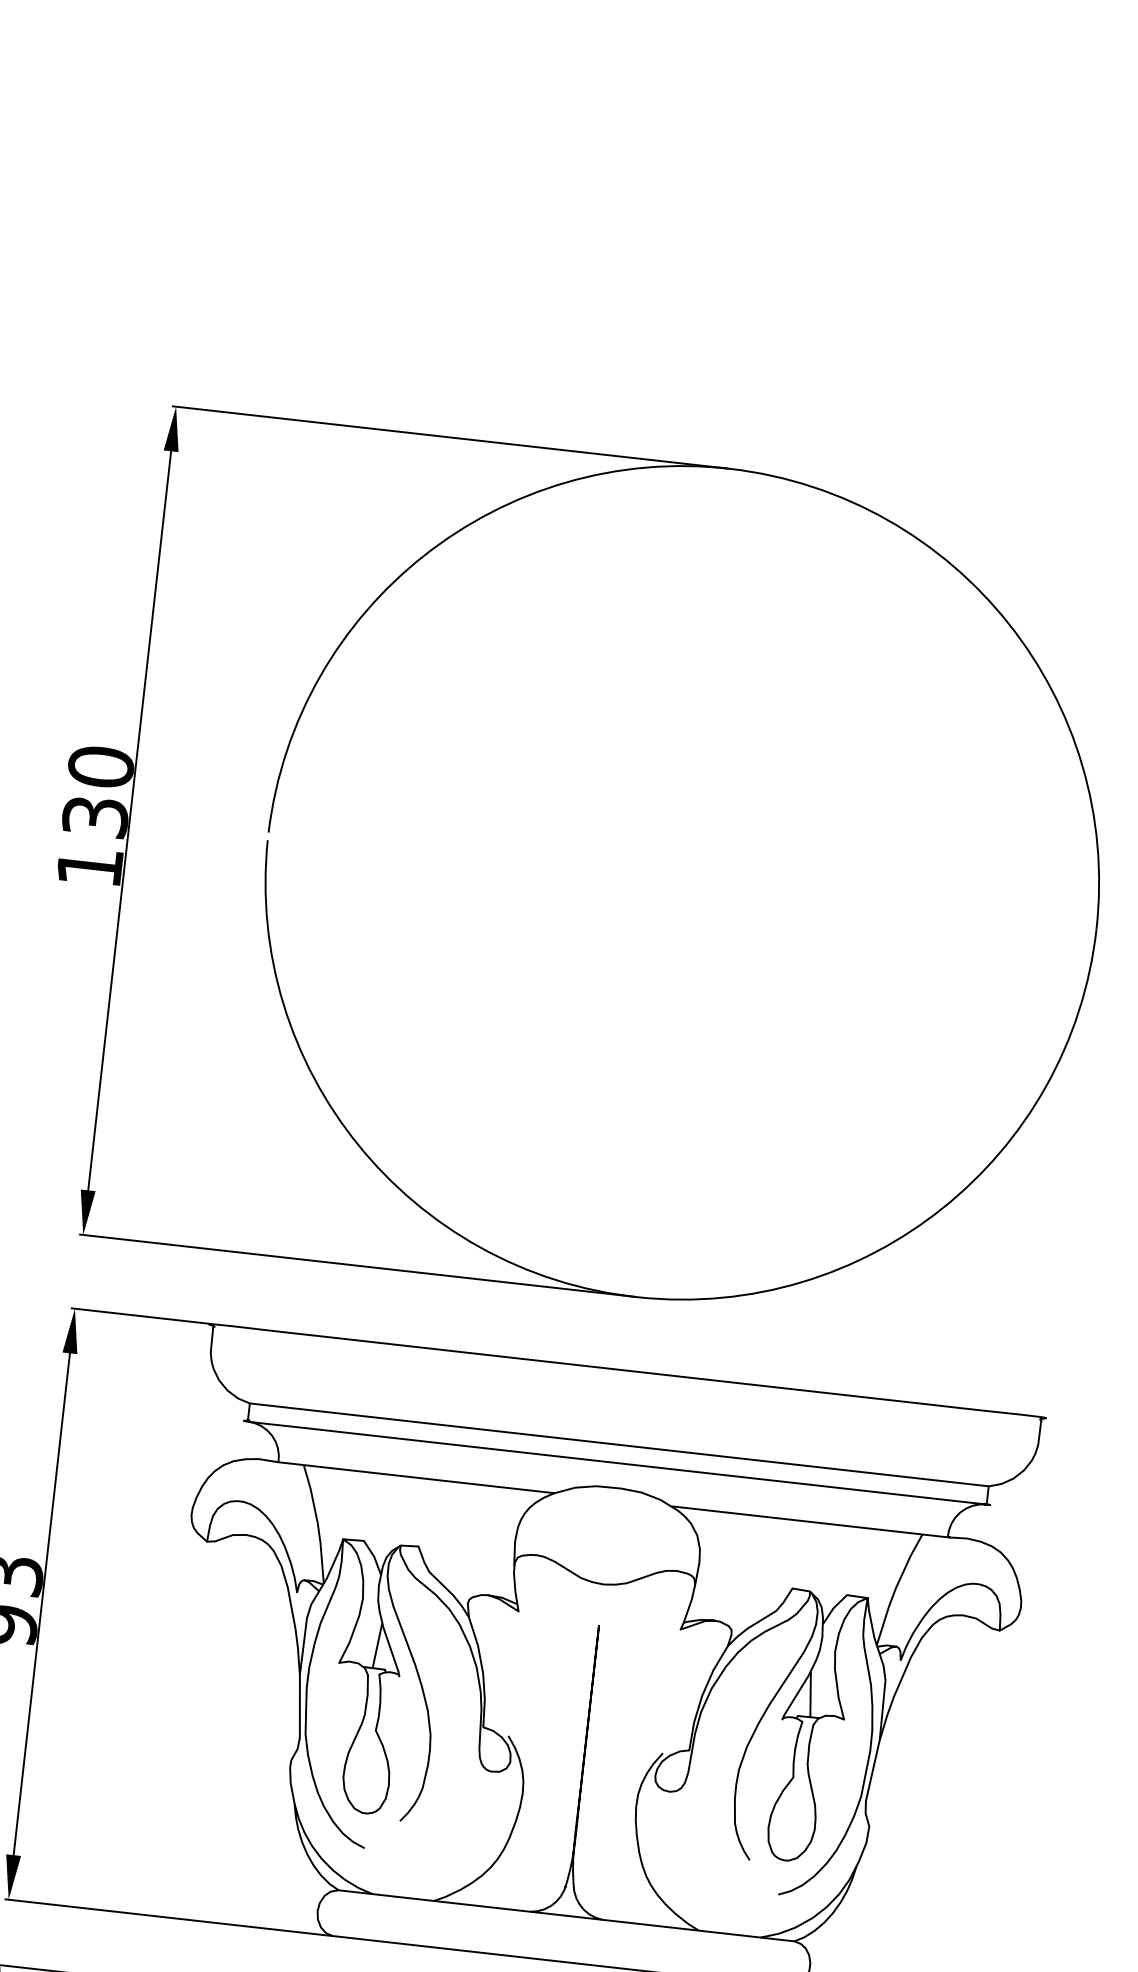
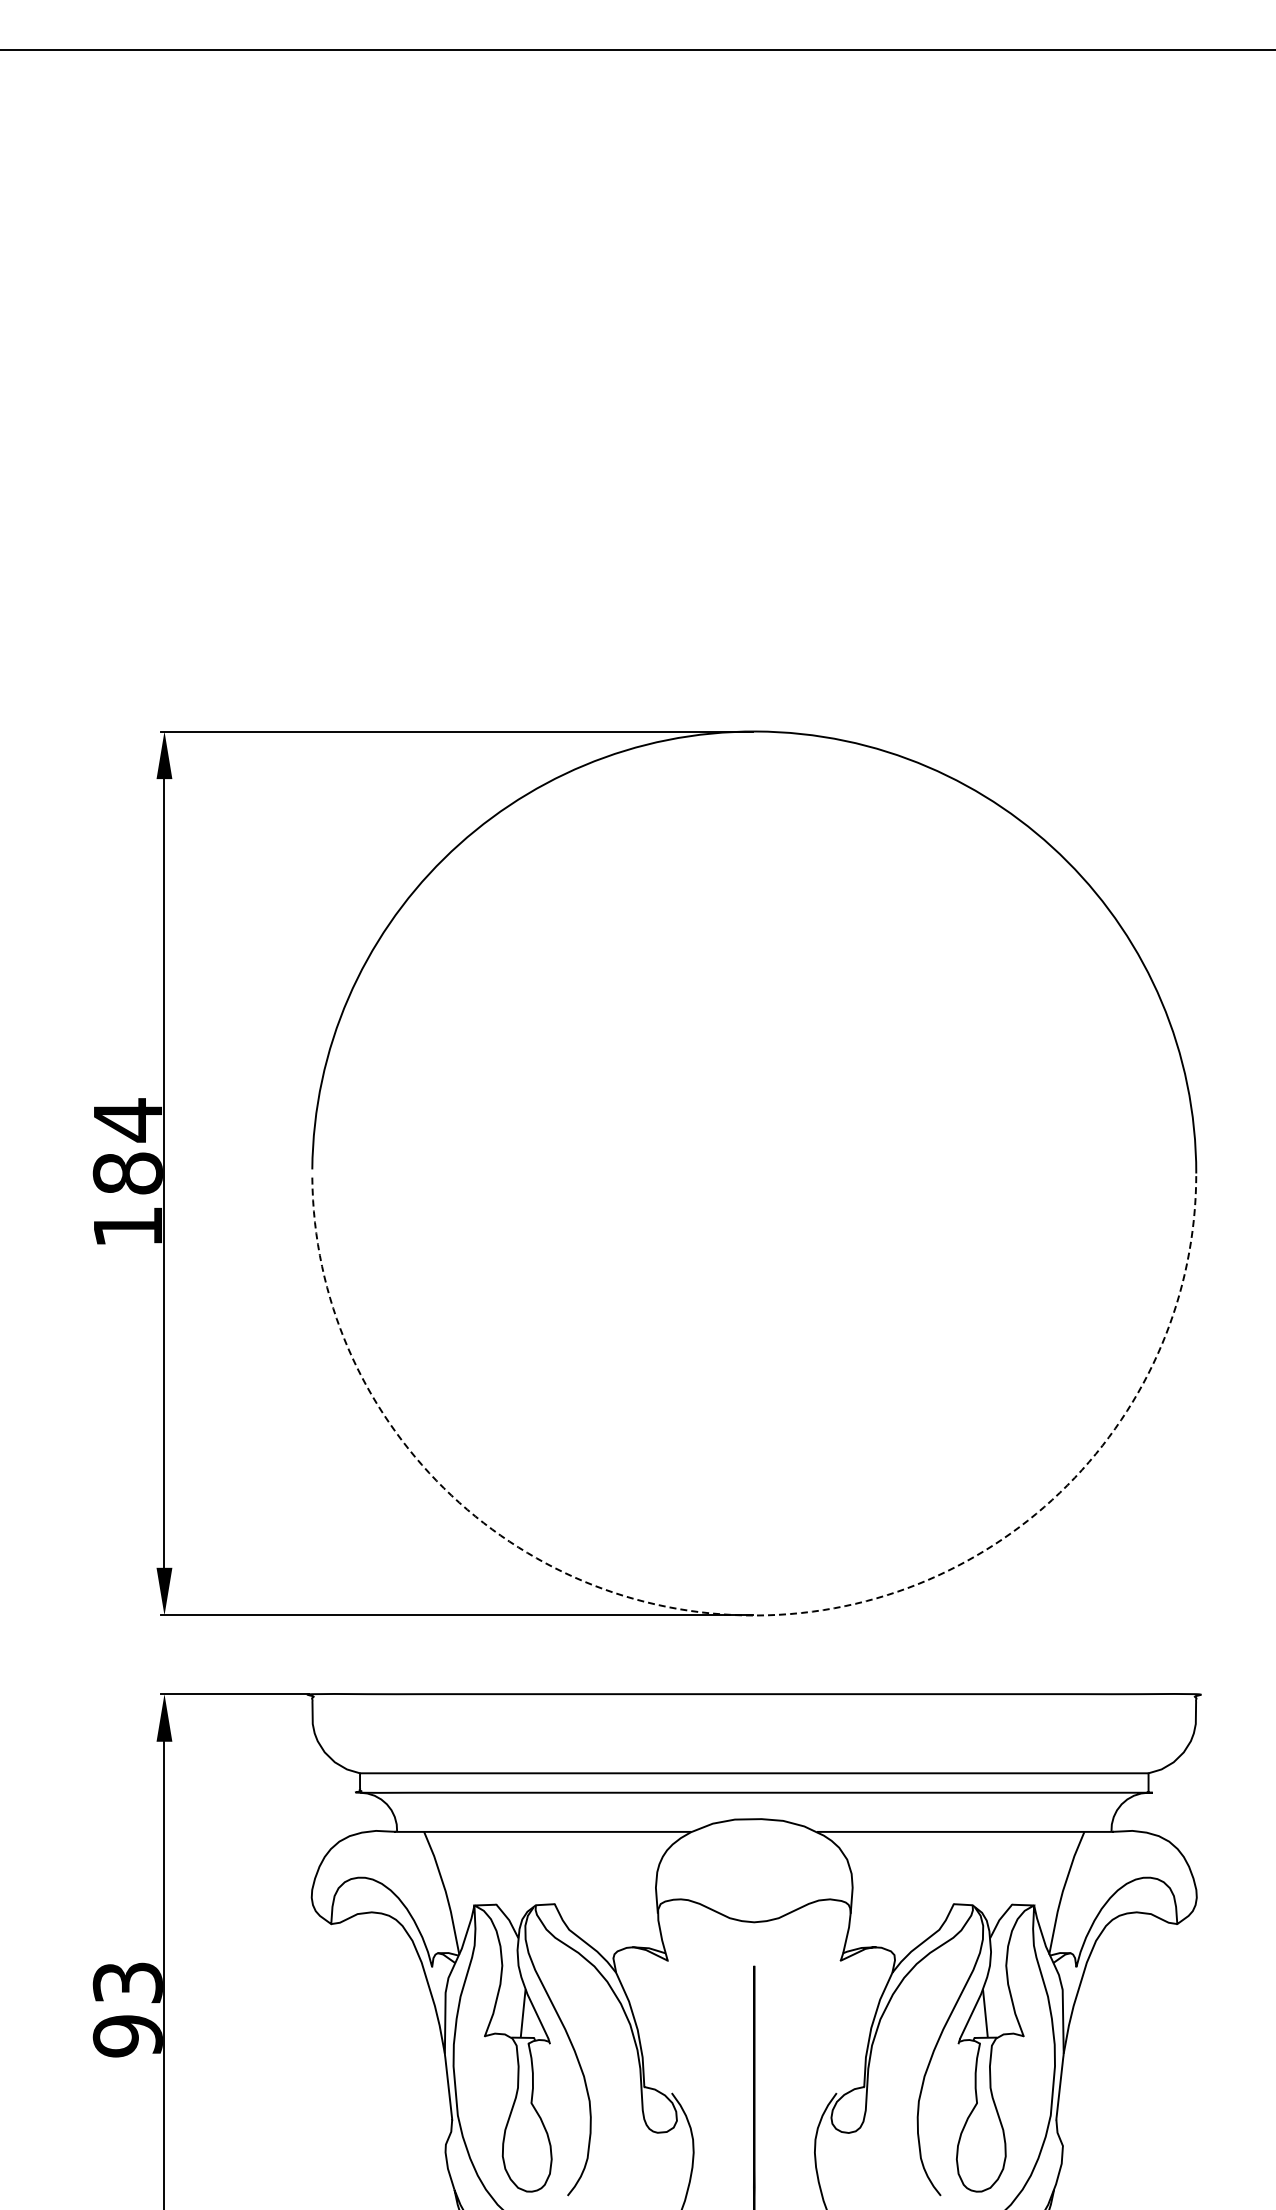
text: (97, 791) -> (127, 1146), 130 -> 184
arc: (637, 1297) -> (756, 1615), solid -> dashed

